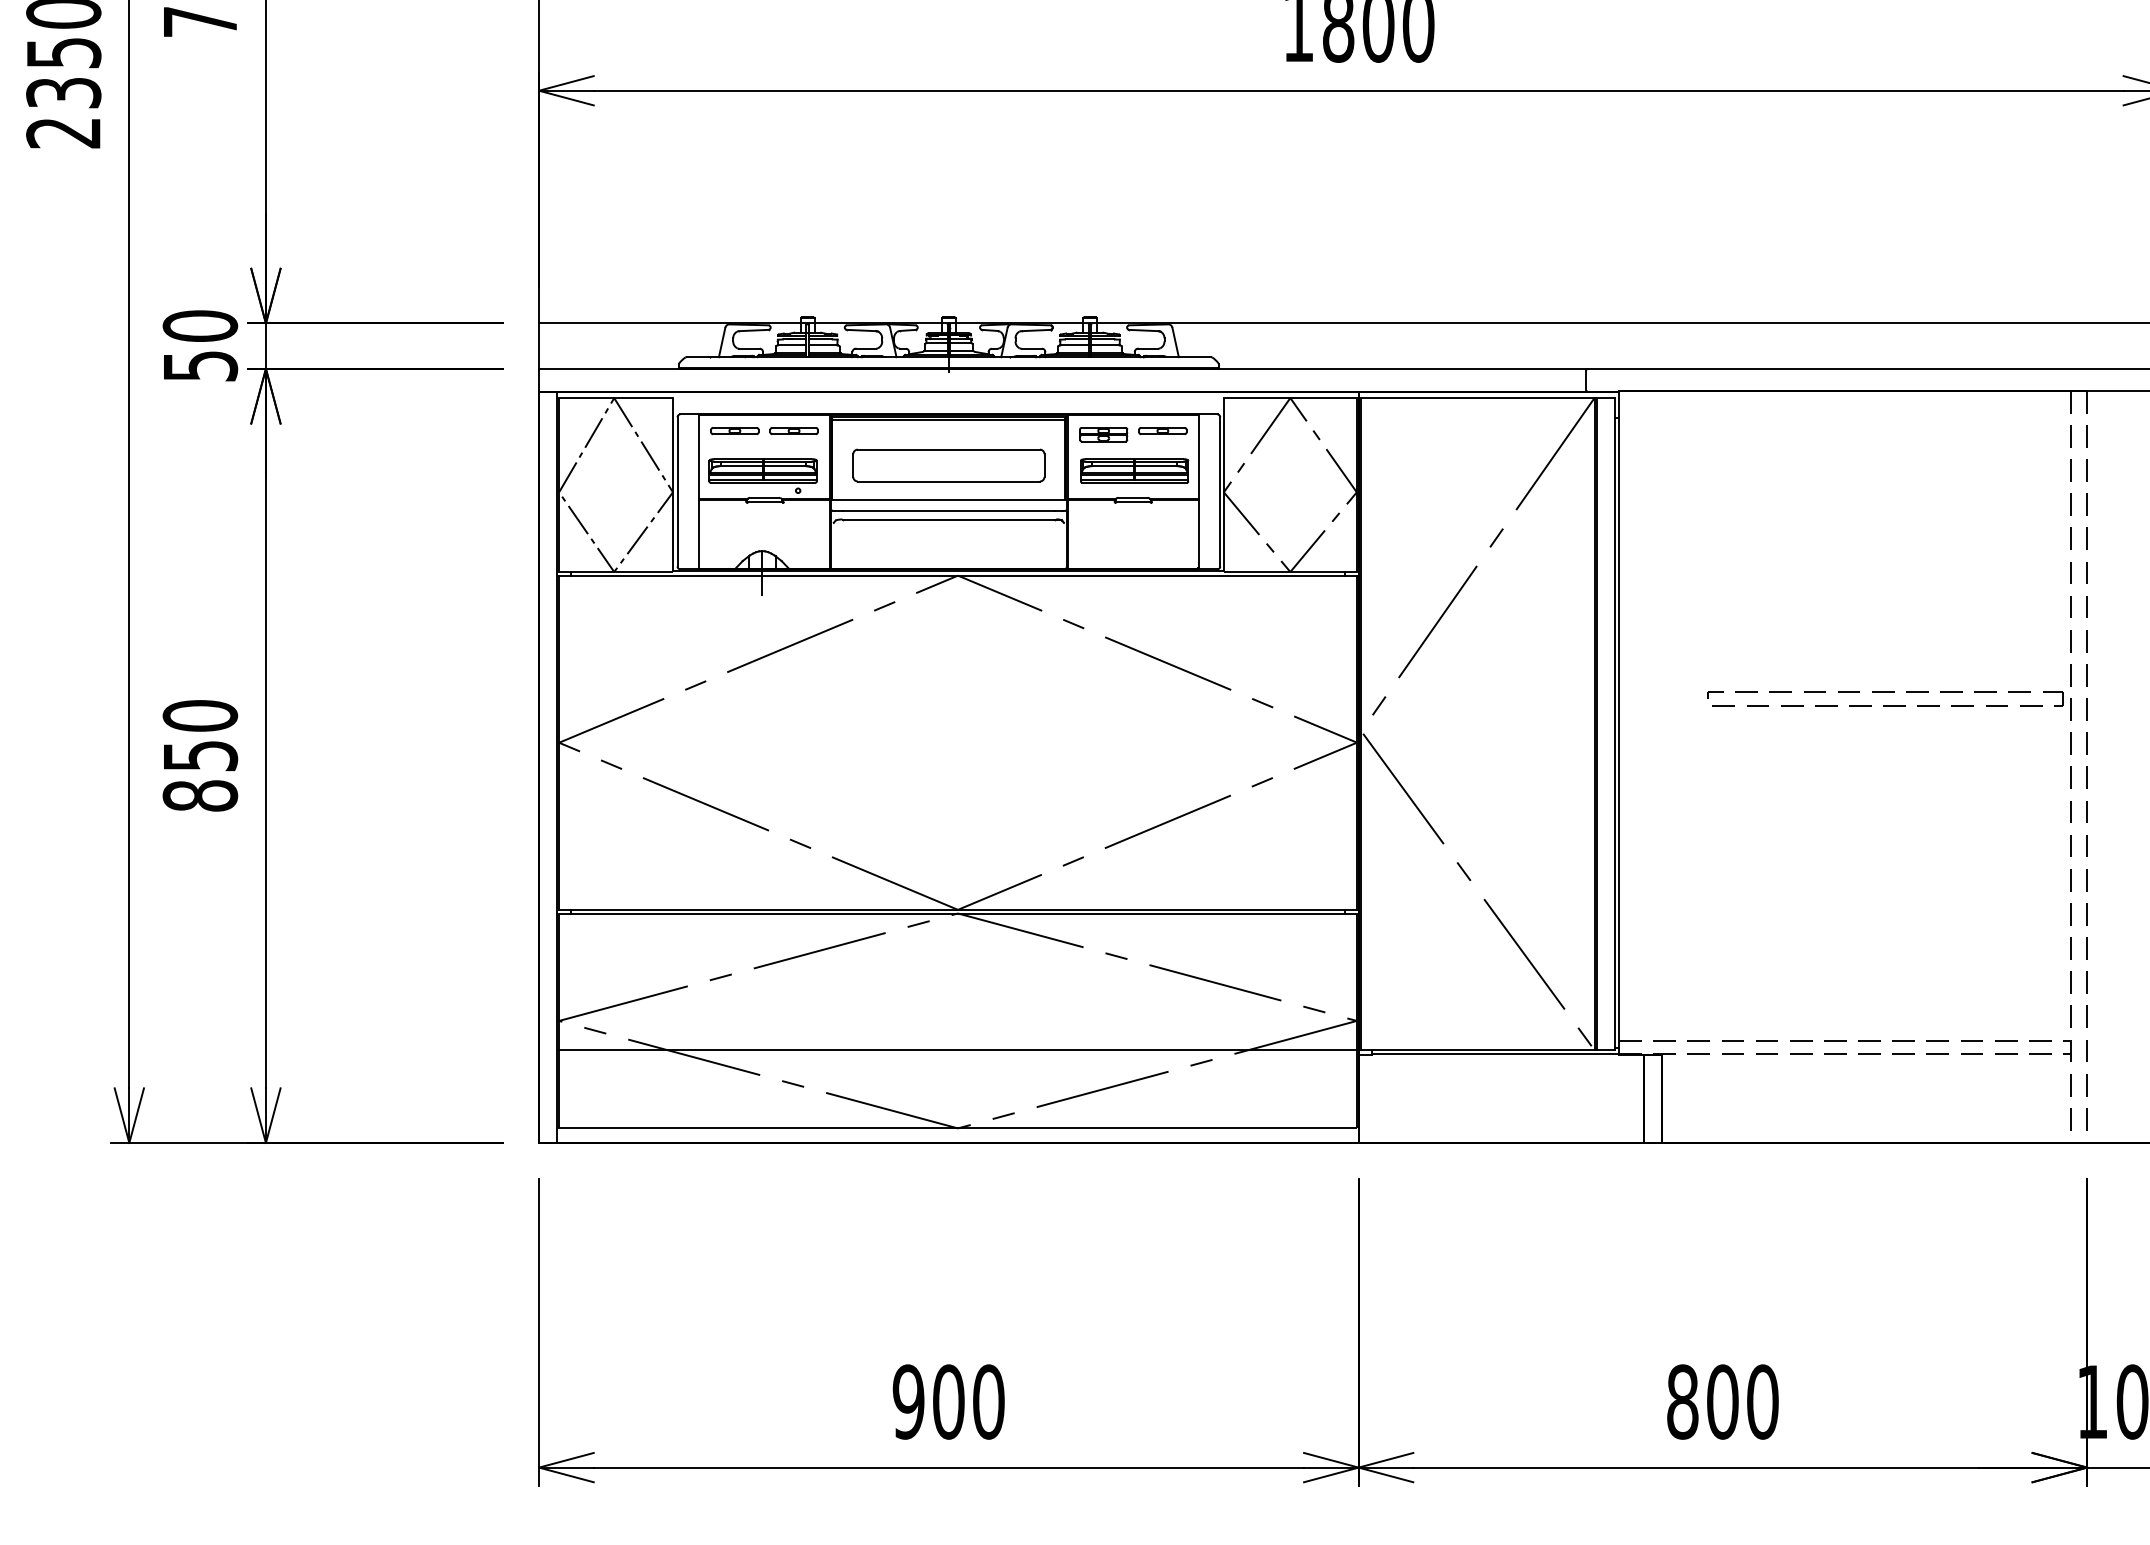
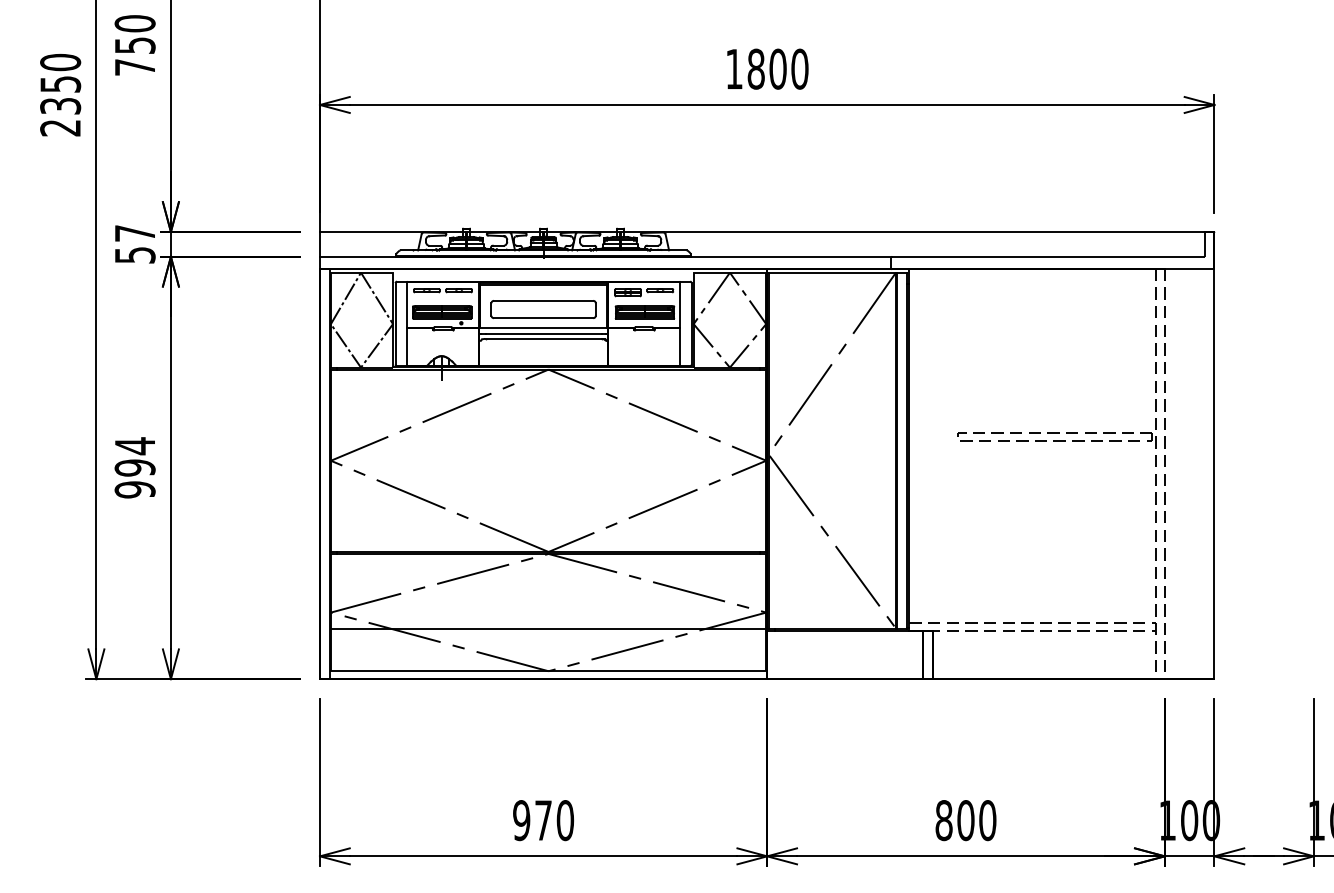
text: (199, 324) -> (134, 232), 50 -> 57
text: (199, 755) -> (134, 467), 850 -> 994
text: (948, 1401) -> (543, 820), 900 -> 970

